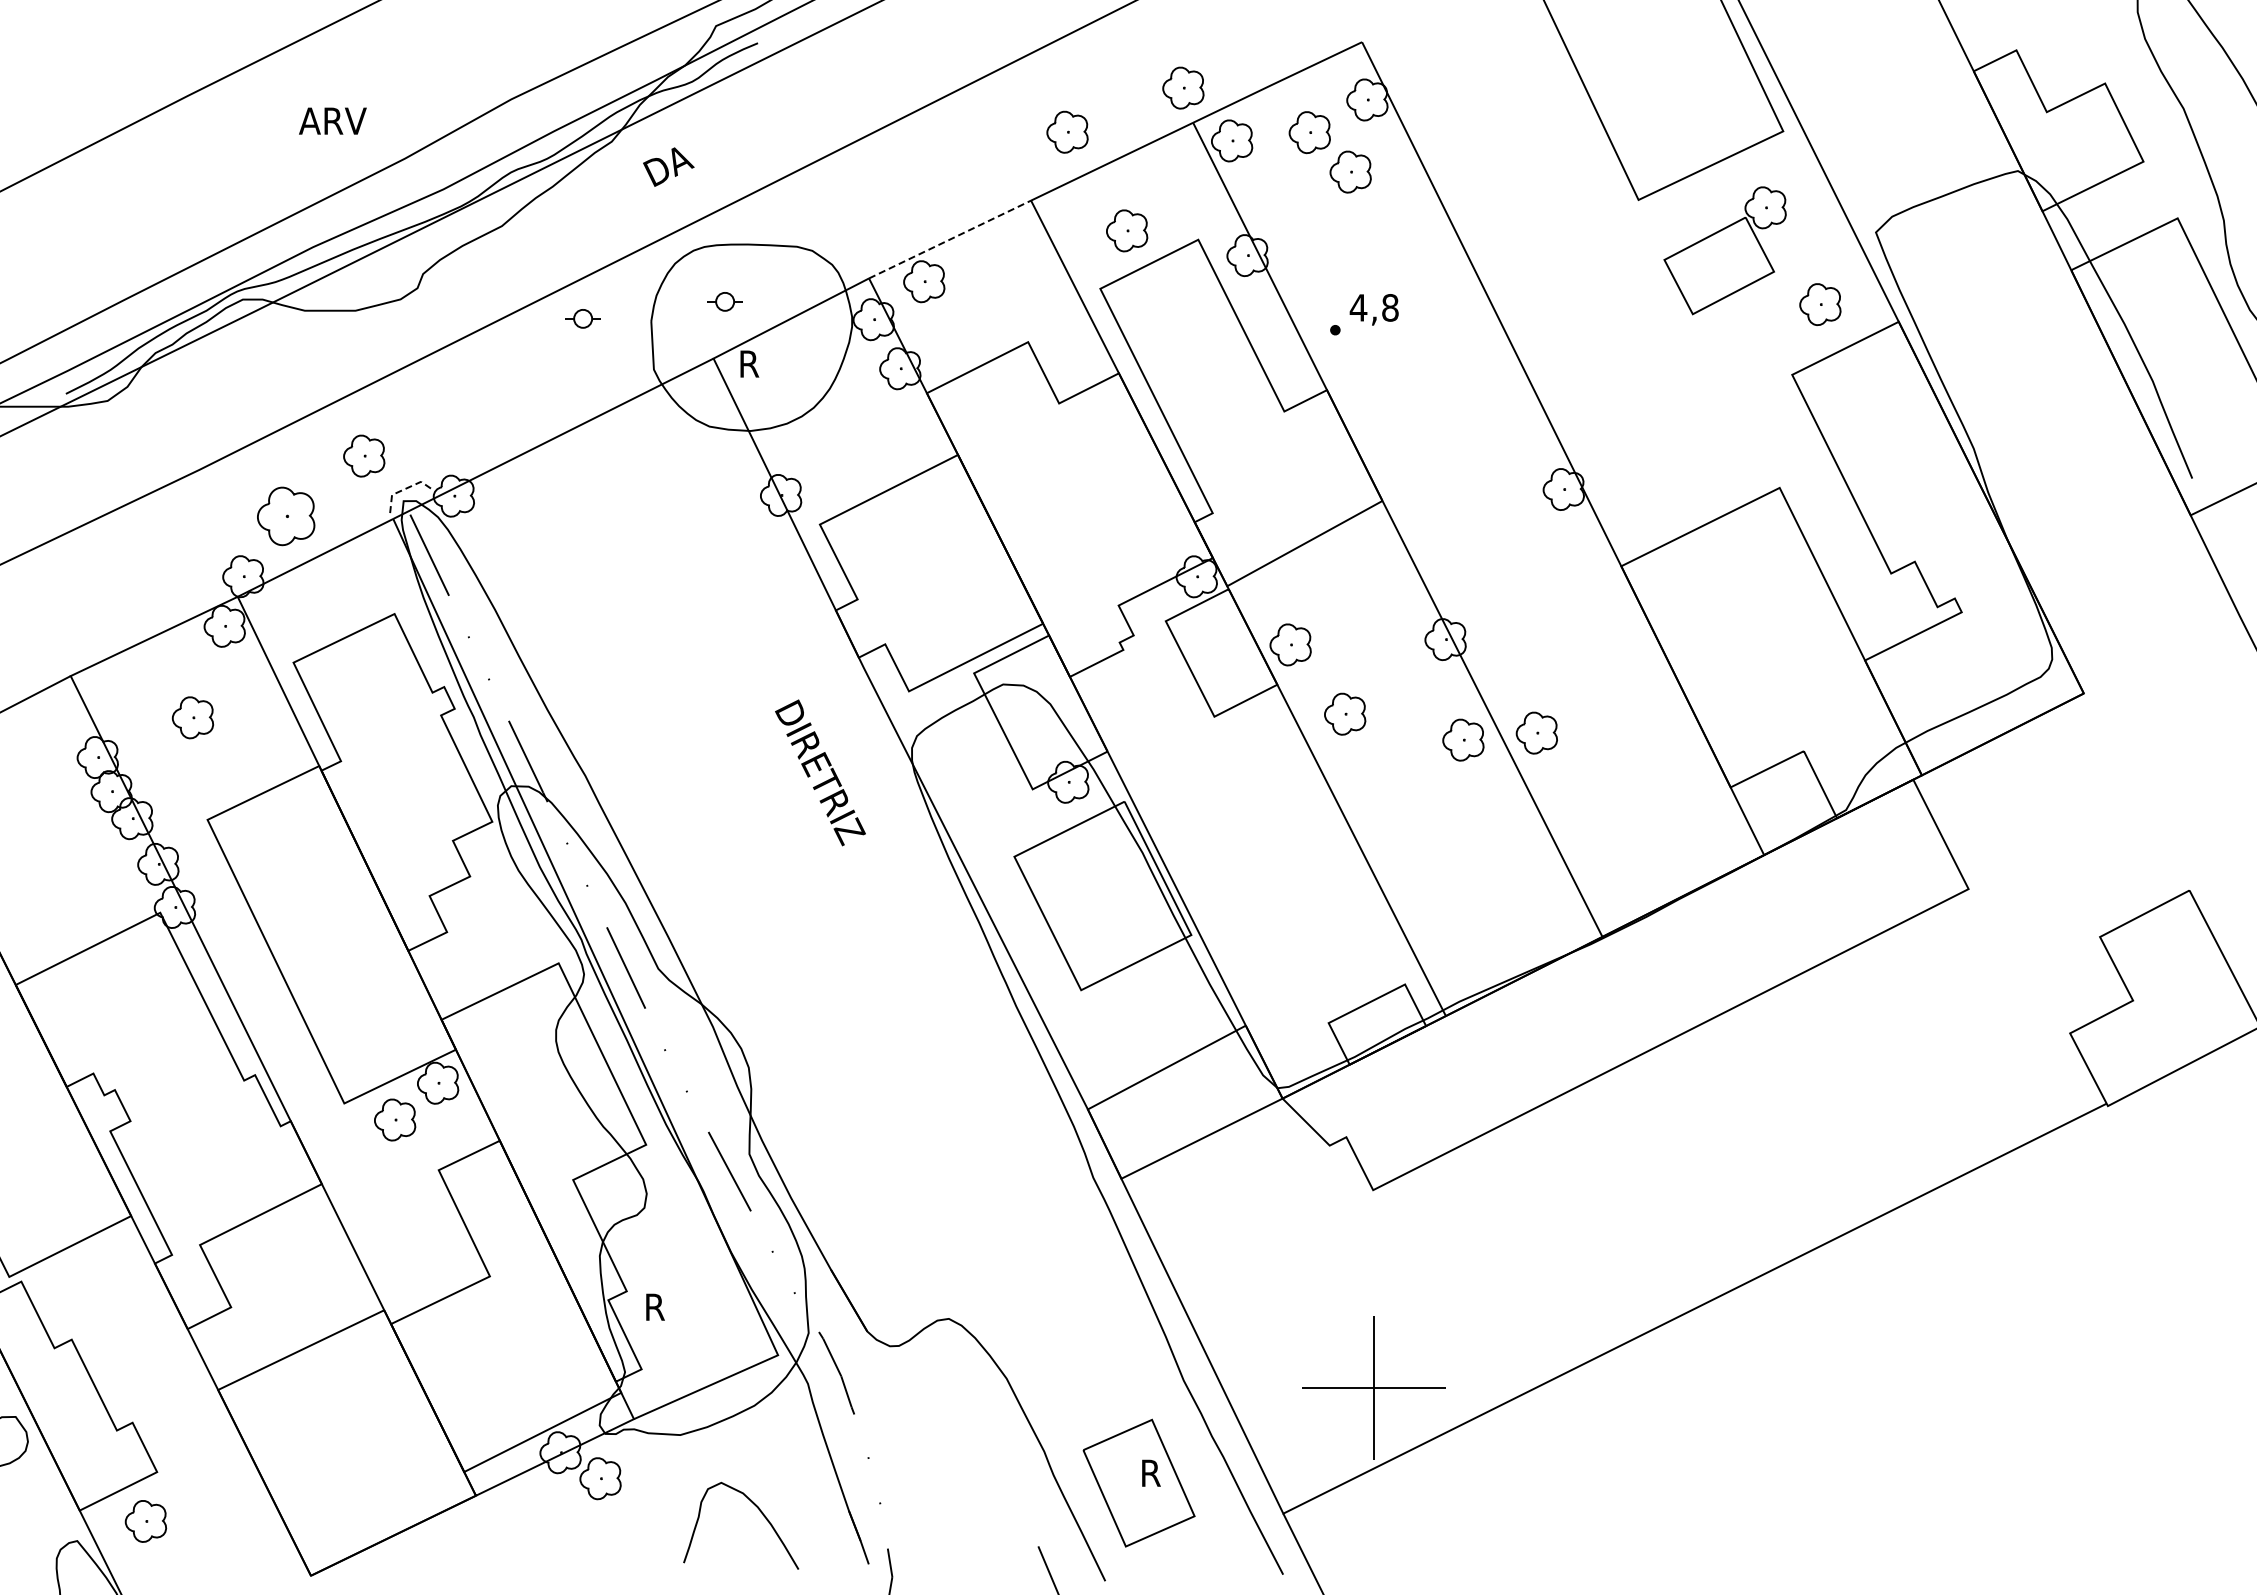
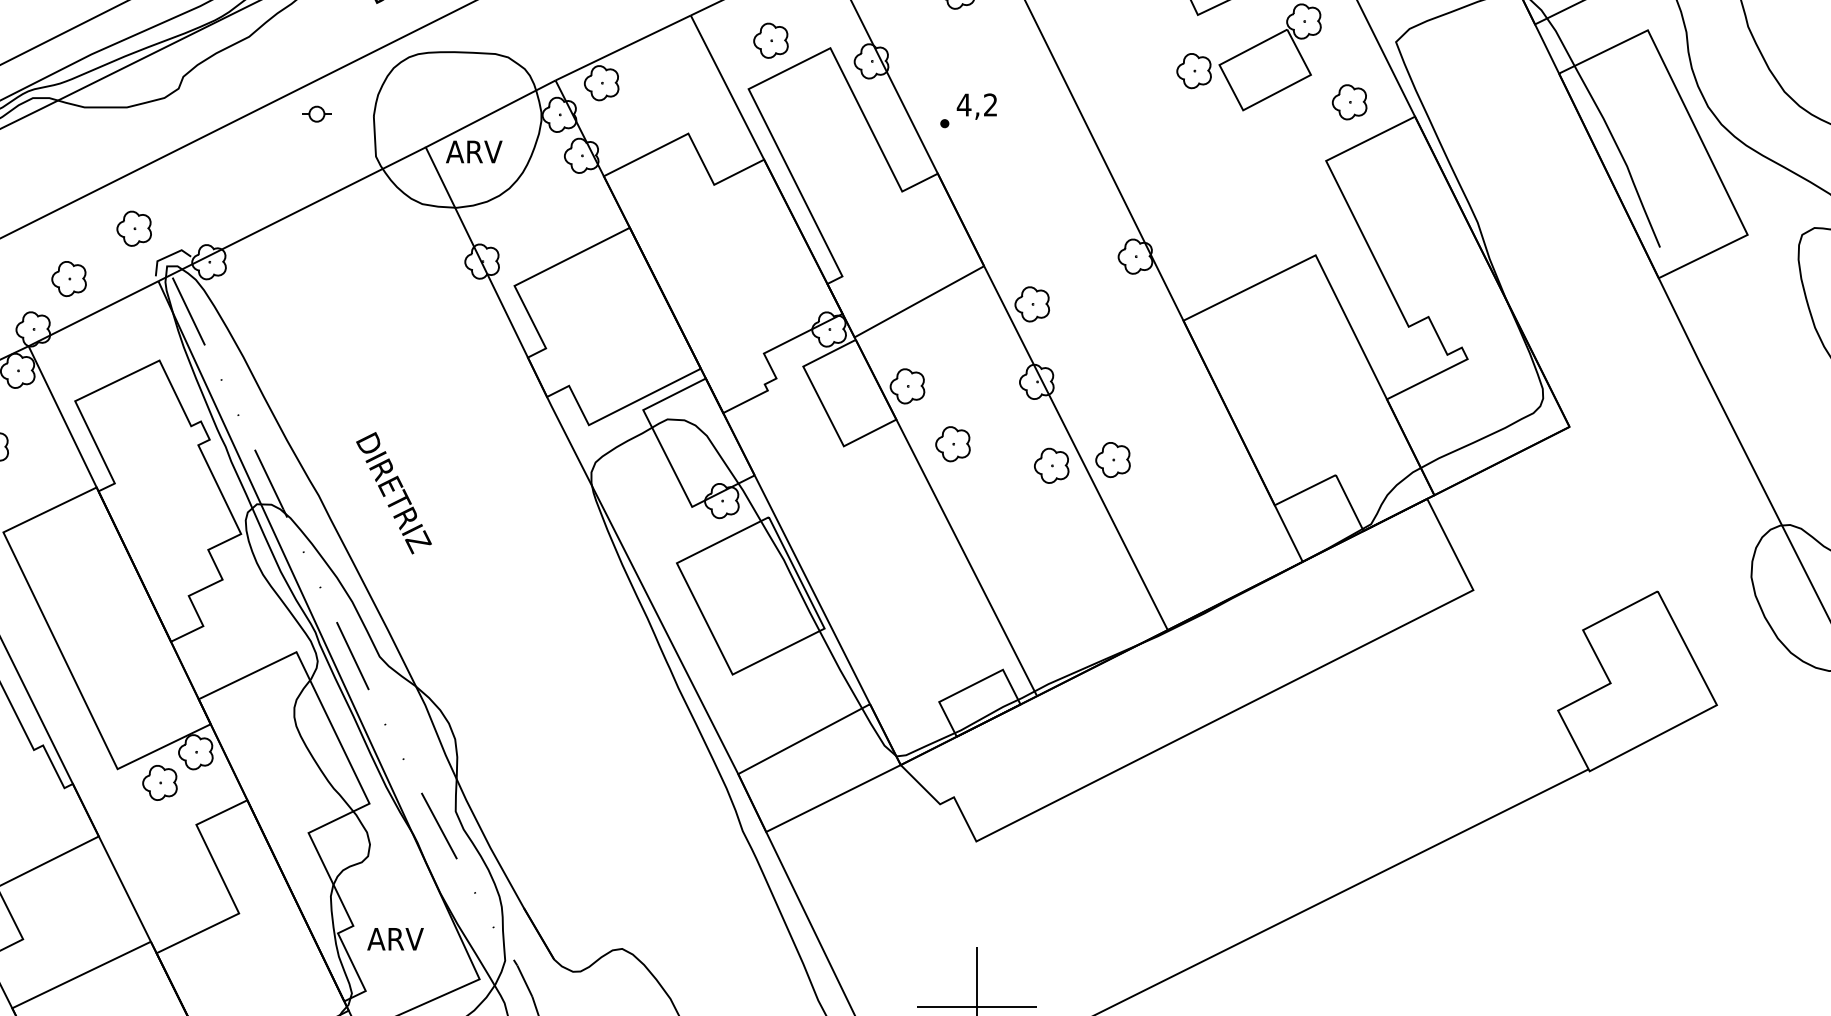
line: (950, 239) -> (623, 47), dashed -> solid
part: (1634, 266) -> (1194, 70), added
part: (724, 301) -> (434, 99), removed
text: (1390, 307) -> (990, 104), 4,8 -> 4,2
text: (771, 363) -> (474, 151), R -> ARV
line: (404, 489) -> (167, 256), dashed -> solid
part: (286, 515) -> (69, 278), size x0.71
part: (1440, 546) -> (1032, 304), added
text: (820, 772) -> (394, 492), moved
text: (677, 1306) -> (395, 938), R -> ARV

